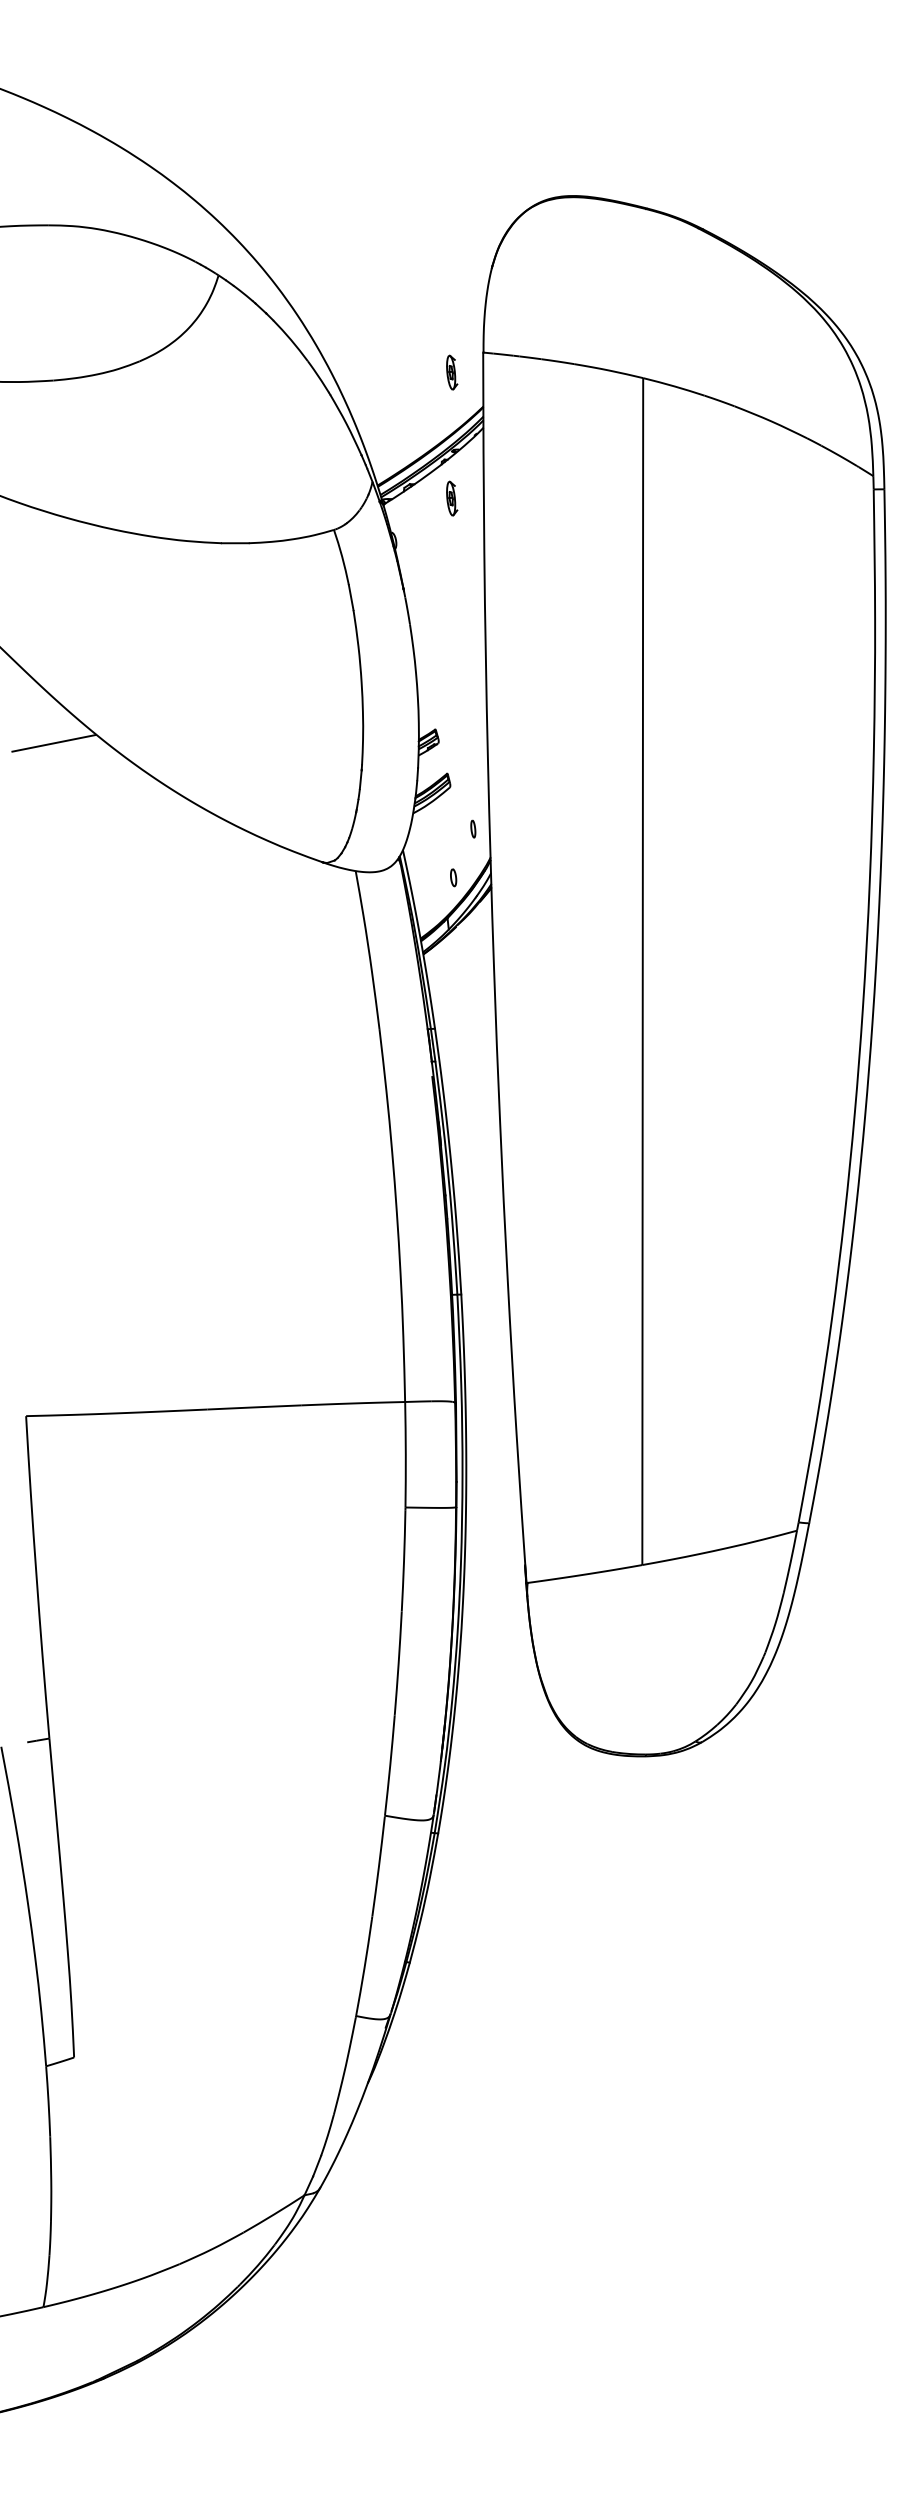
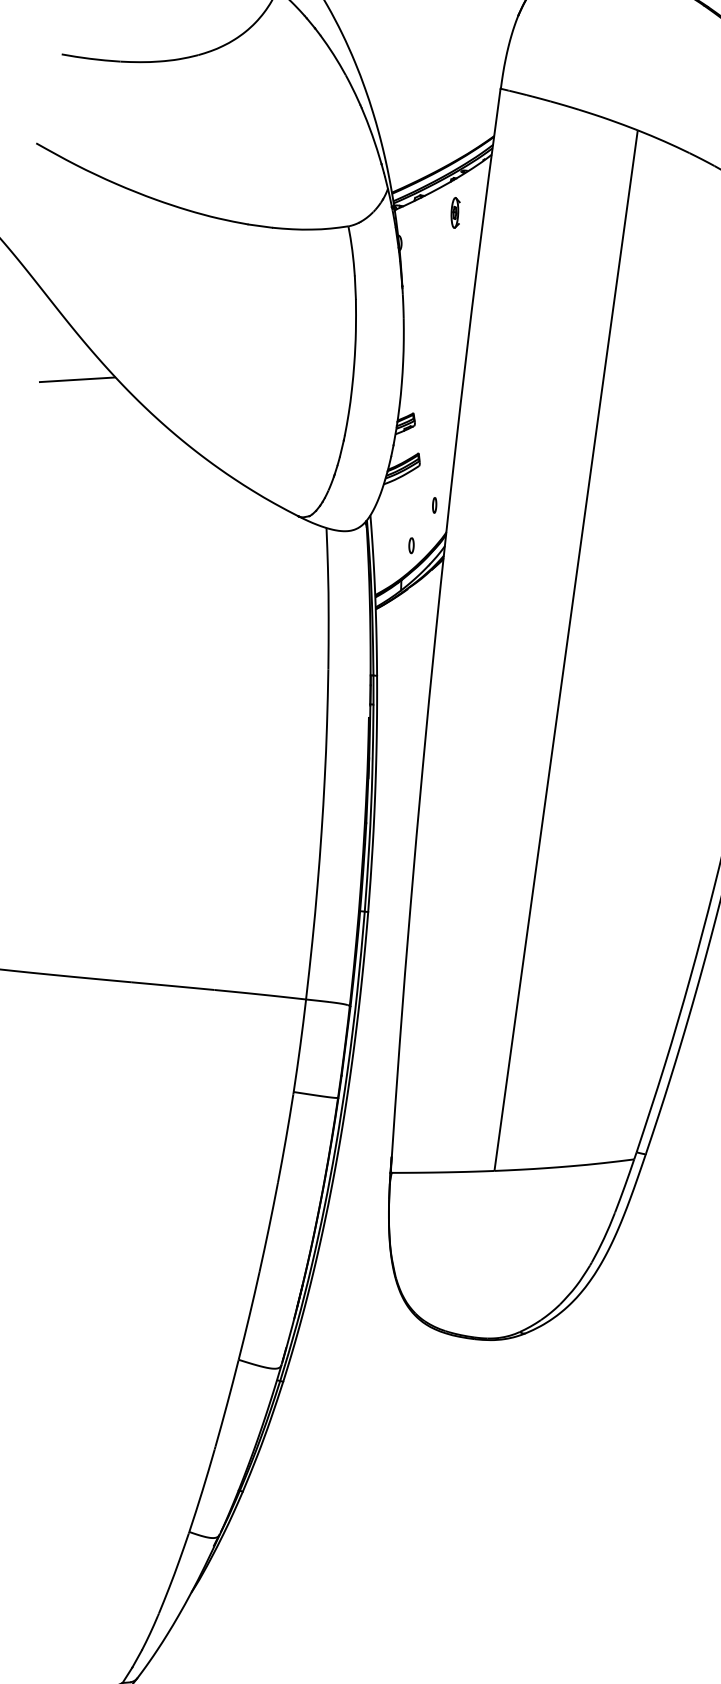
part: (452, 372) -> (471, 102), removed

